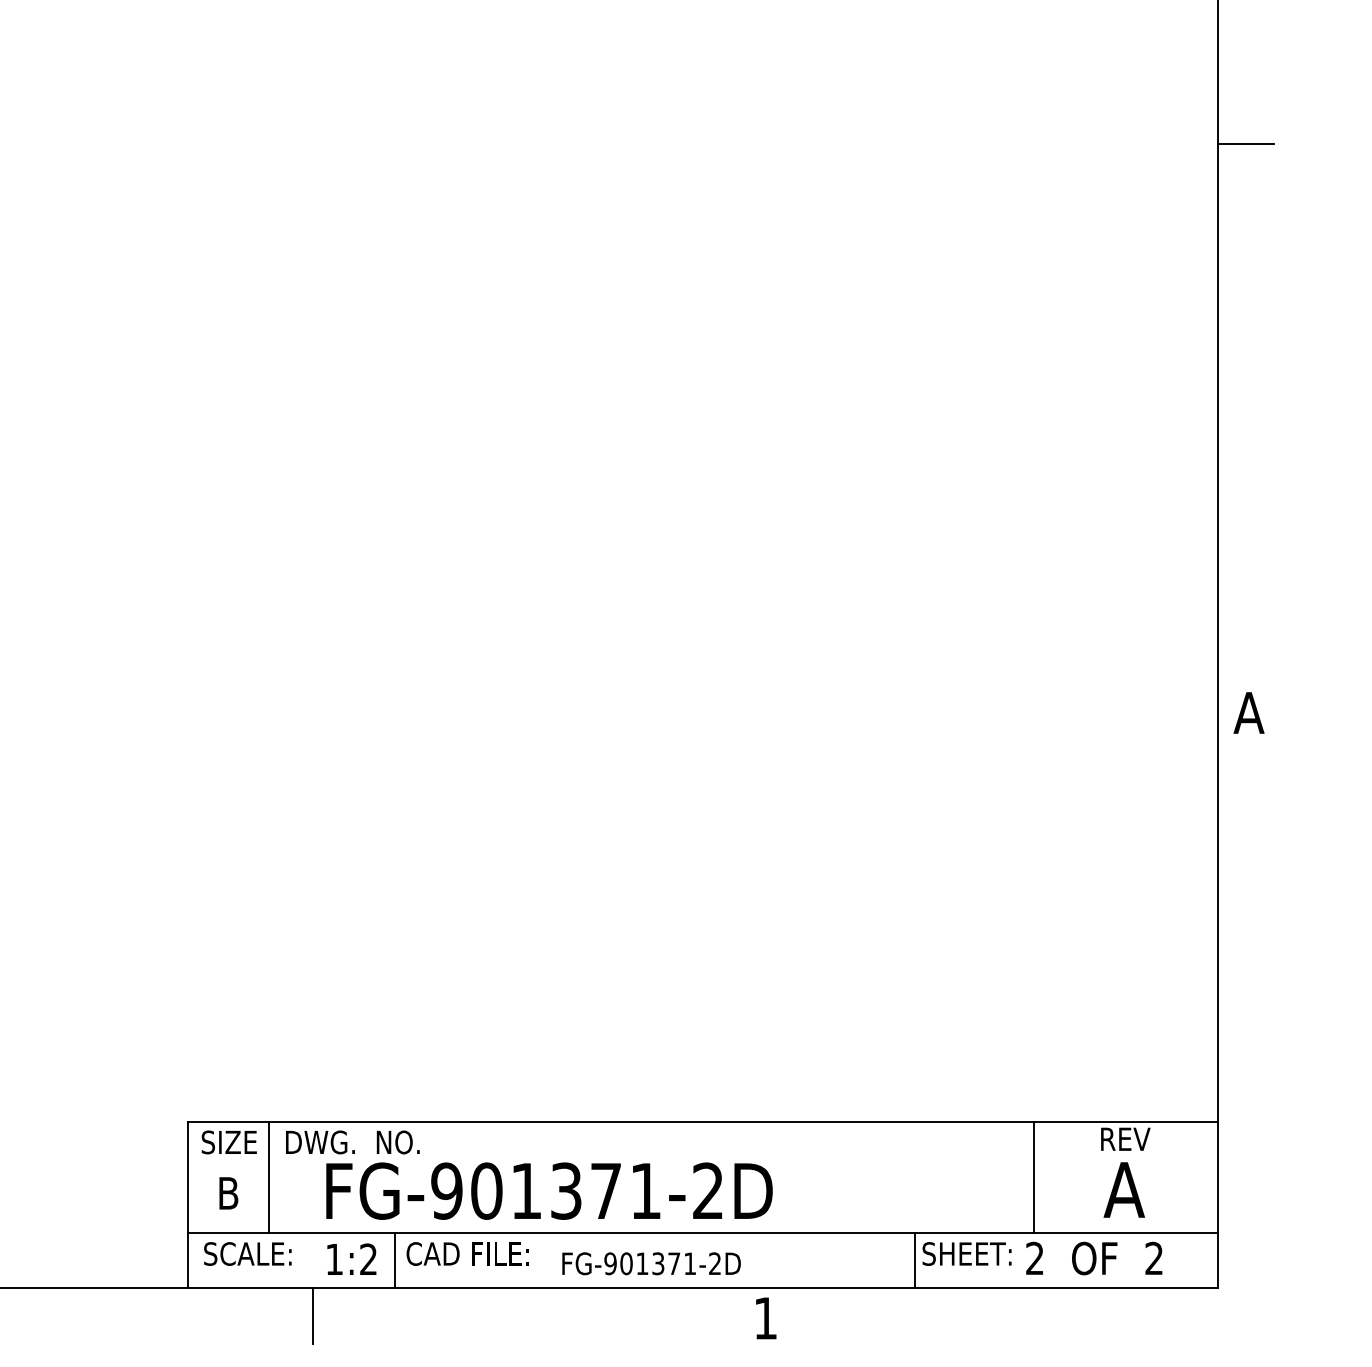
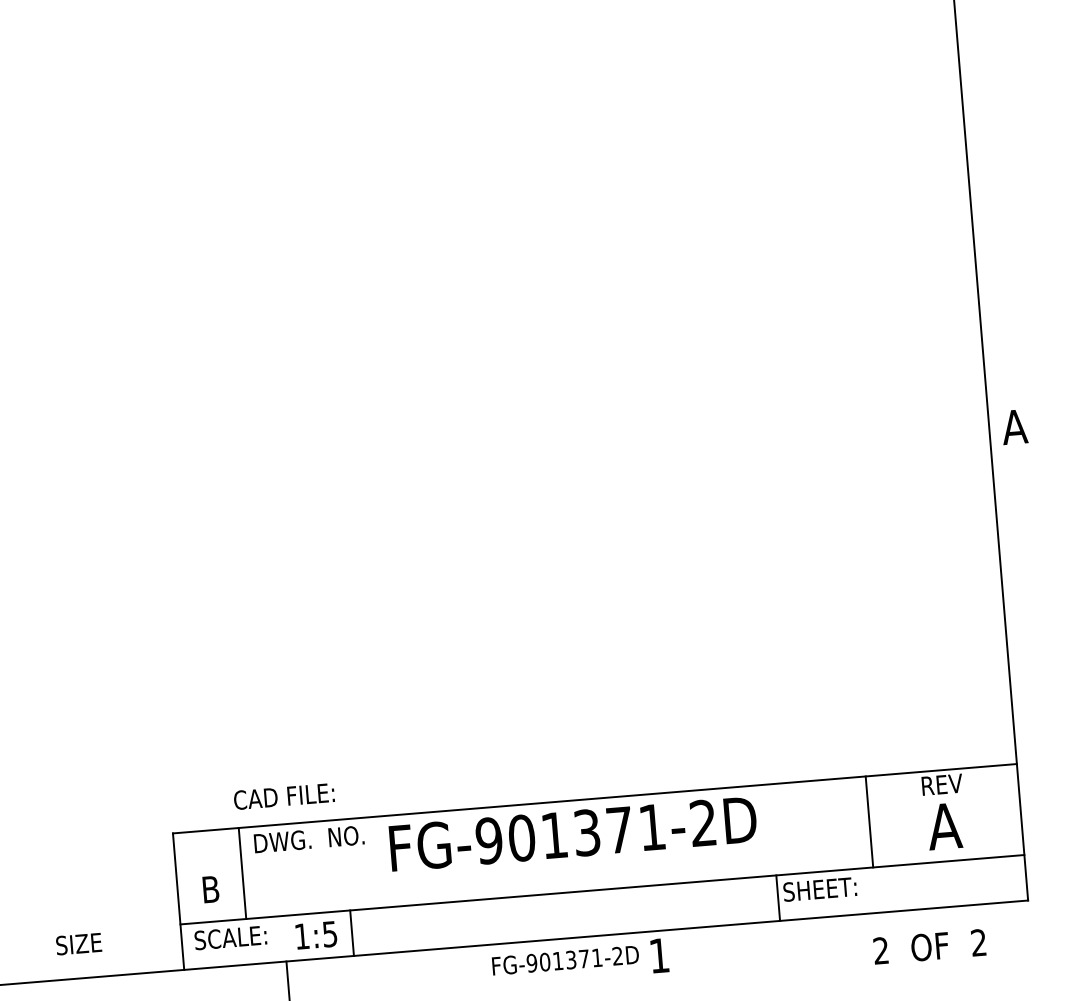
text: (228, 1142) -> (78, 944), moved
text: (549, 1190) -> (573, 833), moved
text: (467, 1253) -> (283, 796), moved
text: (1094, 1258) -> (929, 946), moved
text: (368, 1259) -> (329, 934), 1:2 -> 1:5
text: (651, 1263) -> (565, 960), moved

